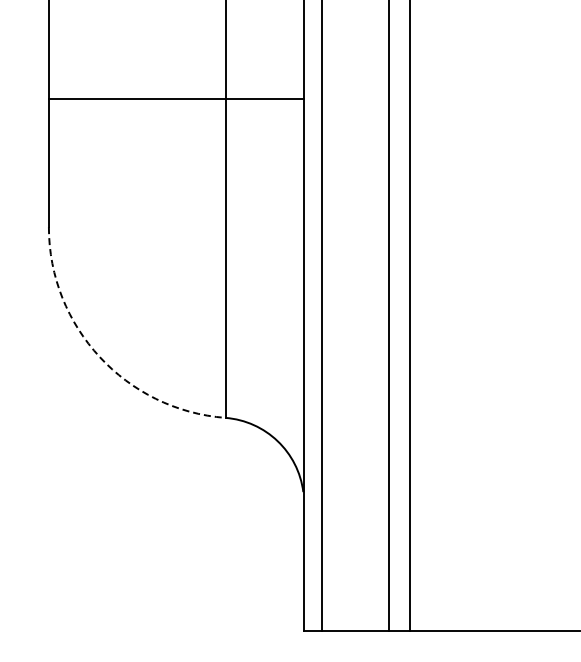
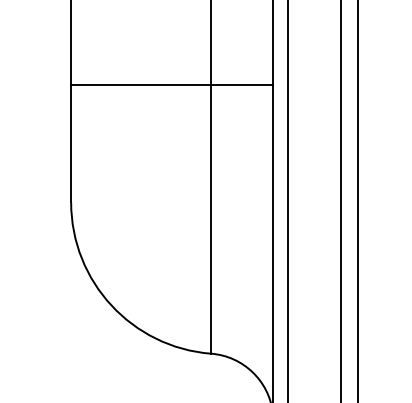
line: (176, 99) -> (172, 84), moved
arc: (99, 357) -> (111, 305), dashed -> solid

